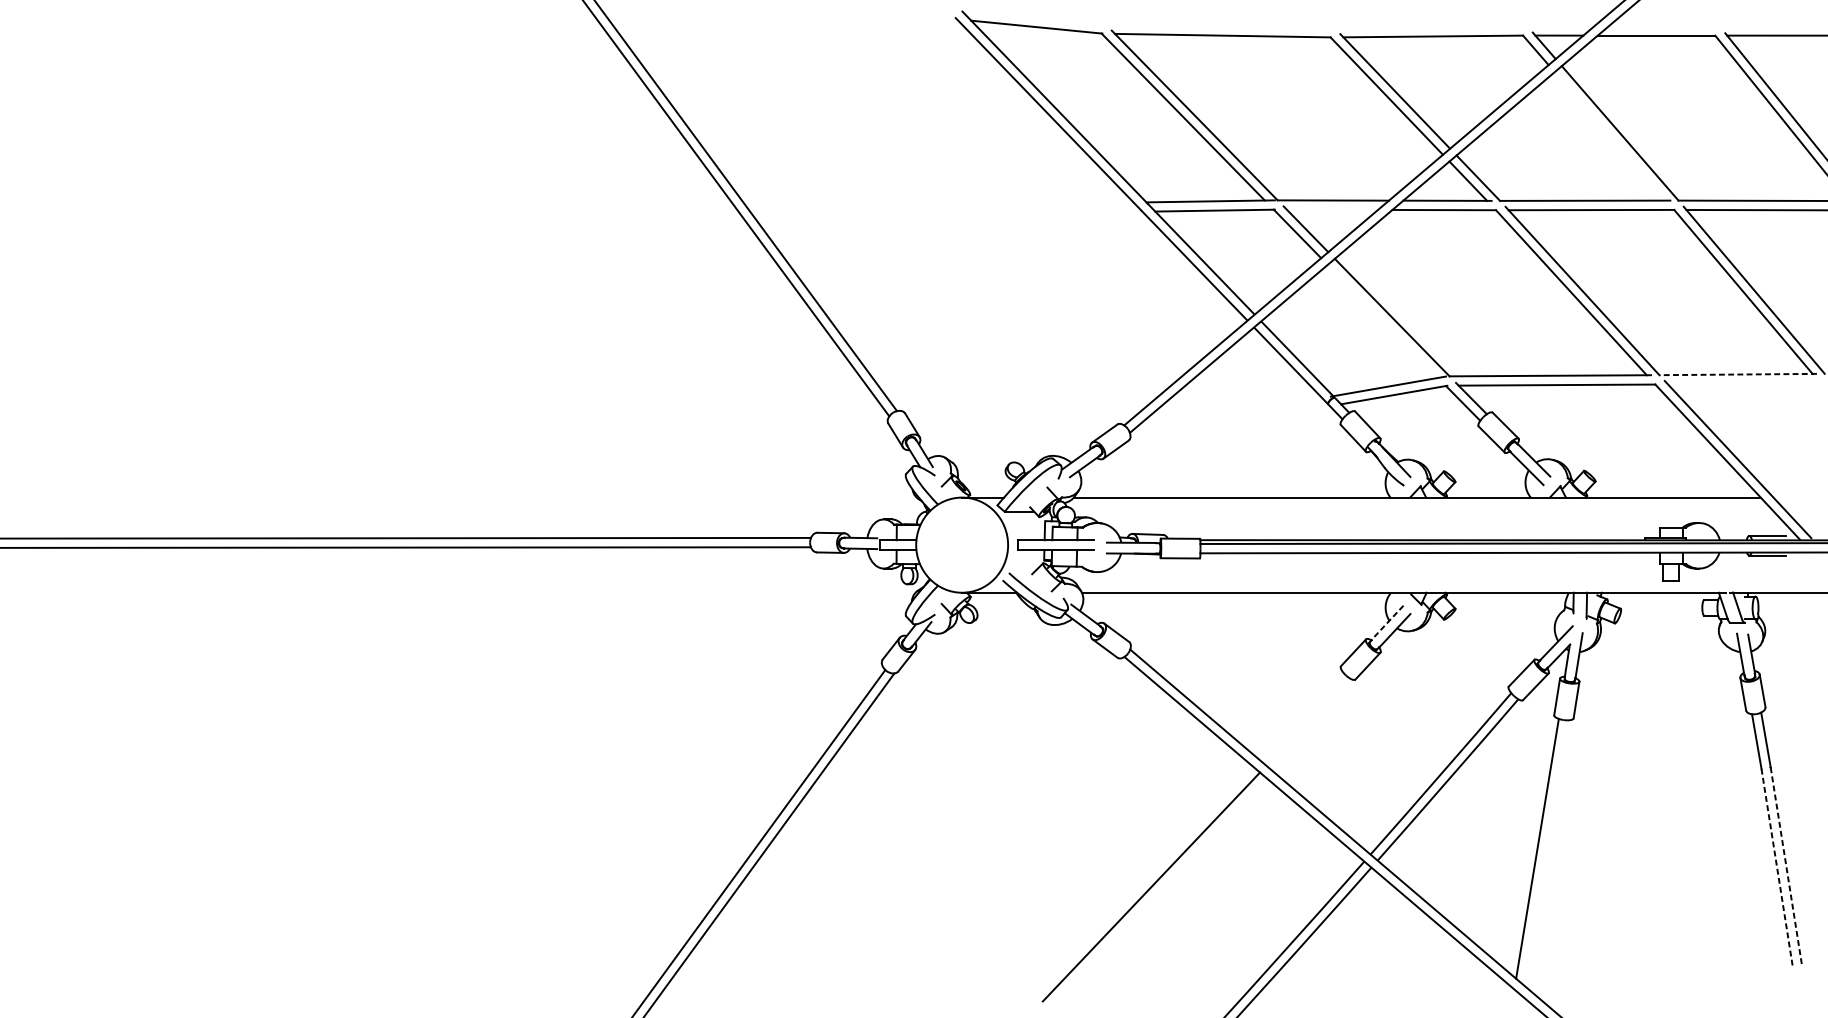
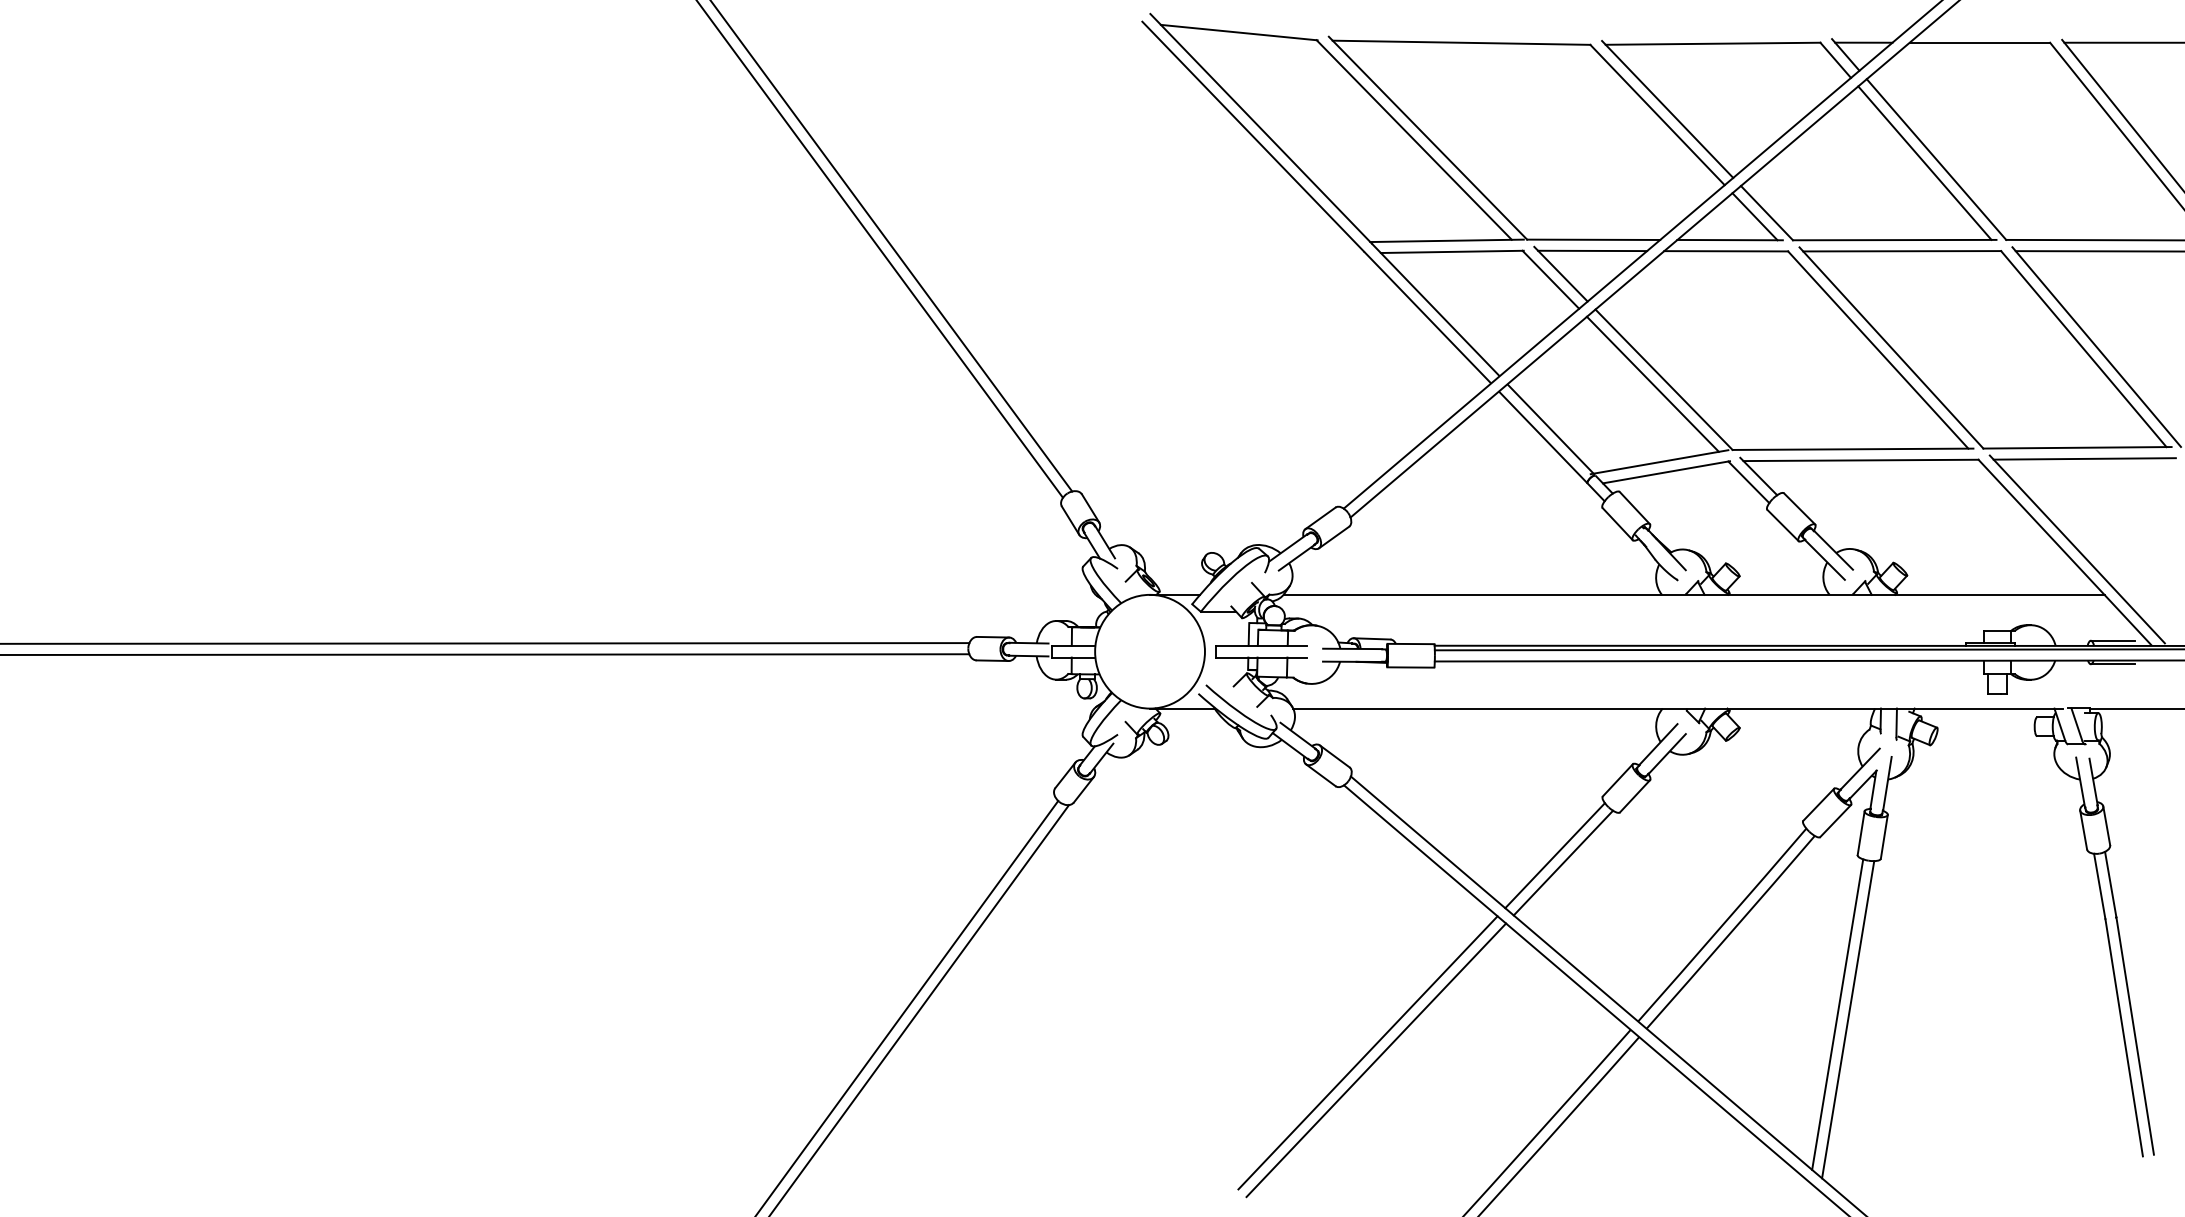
line: (1610, 135) -> (1924, 162), added
line: (1332, 209) -> (1592, 250), added
line: (1382, 320) -> (1652, 383), added
line: (1738, 374) -> (2077, 447), dashed -> solid
line: (1744, 383) -> (2084, 458), added
line: (1387, 623) -> (1658, 745), dashed -> solid
line: (1300, 715) -> (1554, 855), added
line: (1308, 721) -> (1563, 862), added
line: (1546, 852) -> (1848, 1019), added
line: (1786, 867) -> (2135, 1036), dashed -> solid
line: (1777, 868) -> (2124, 1038), dashed -> solid
line: (1144, 880) -> (1367, 1052), added

